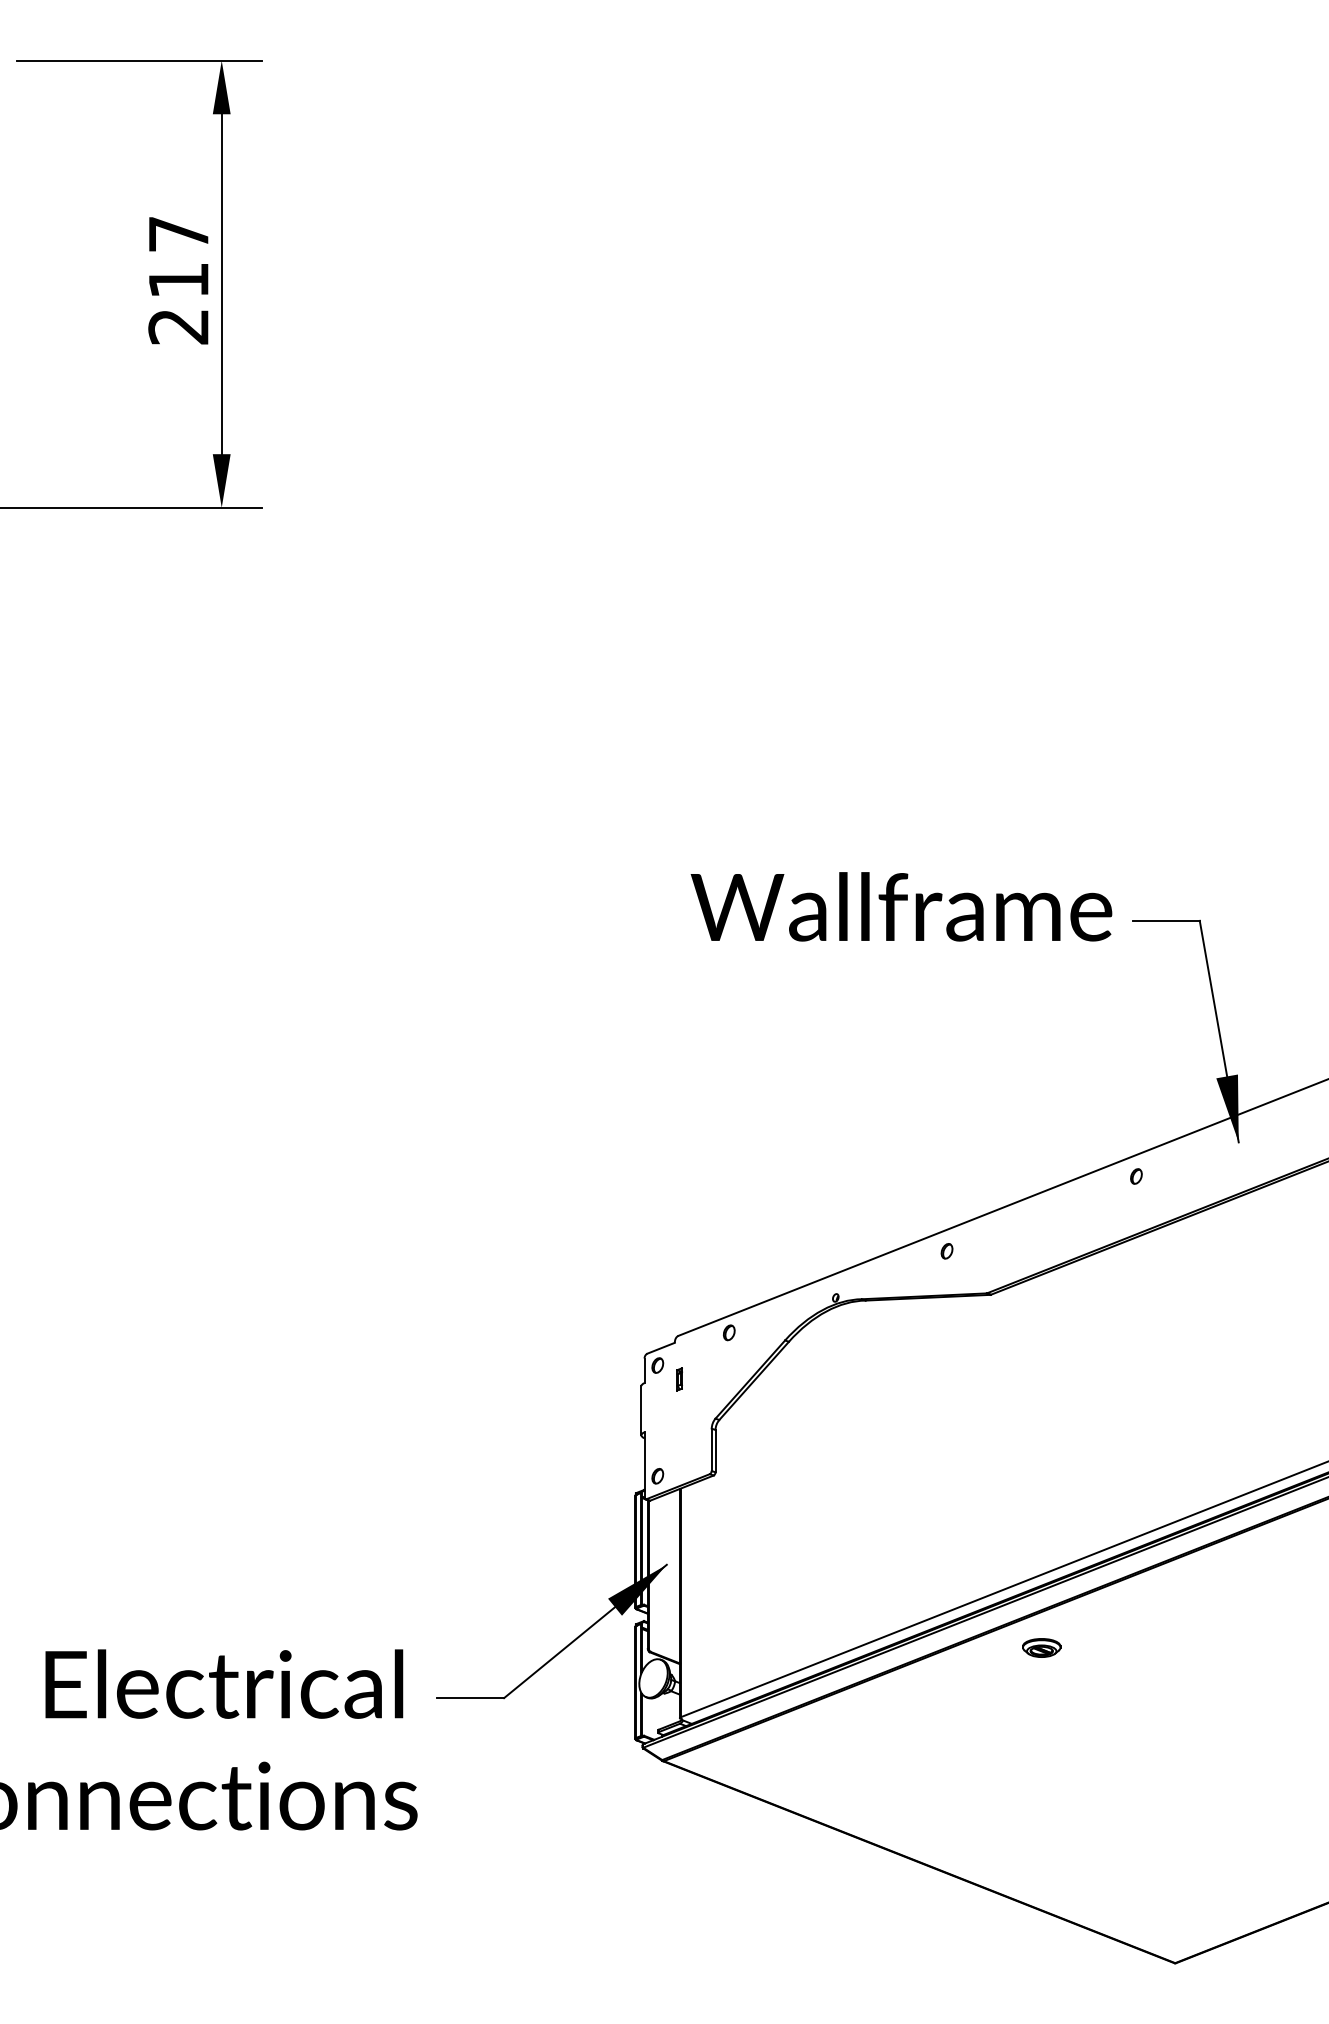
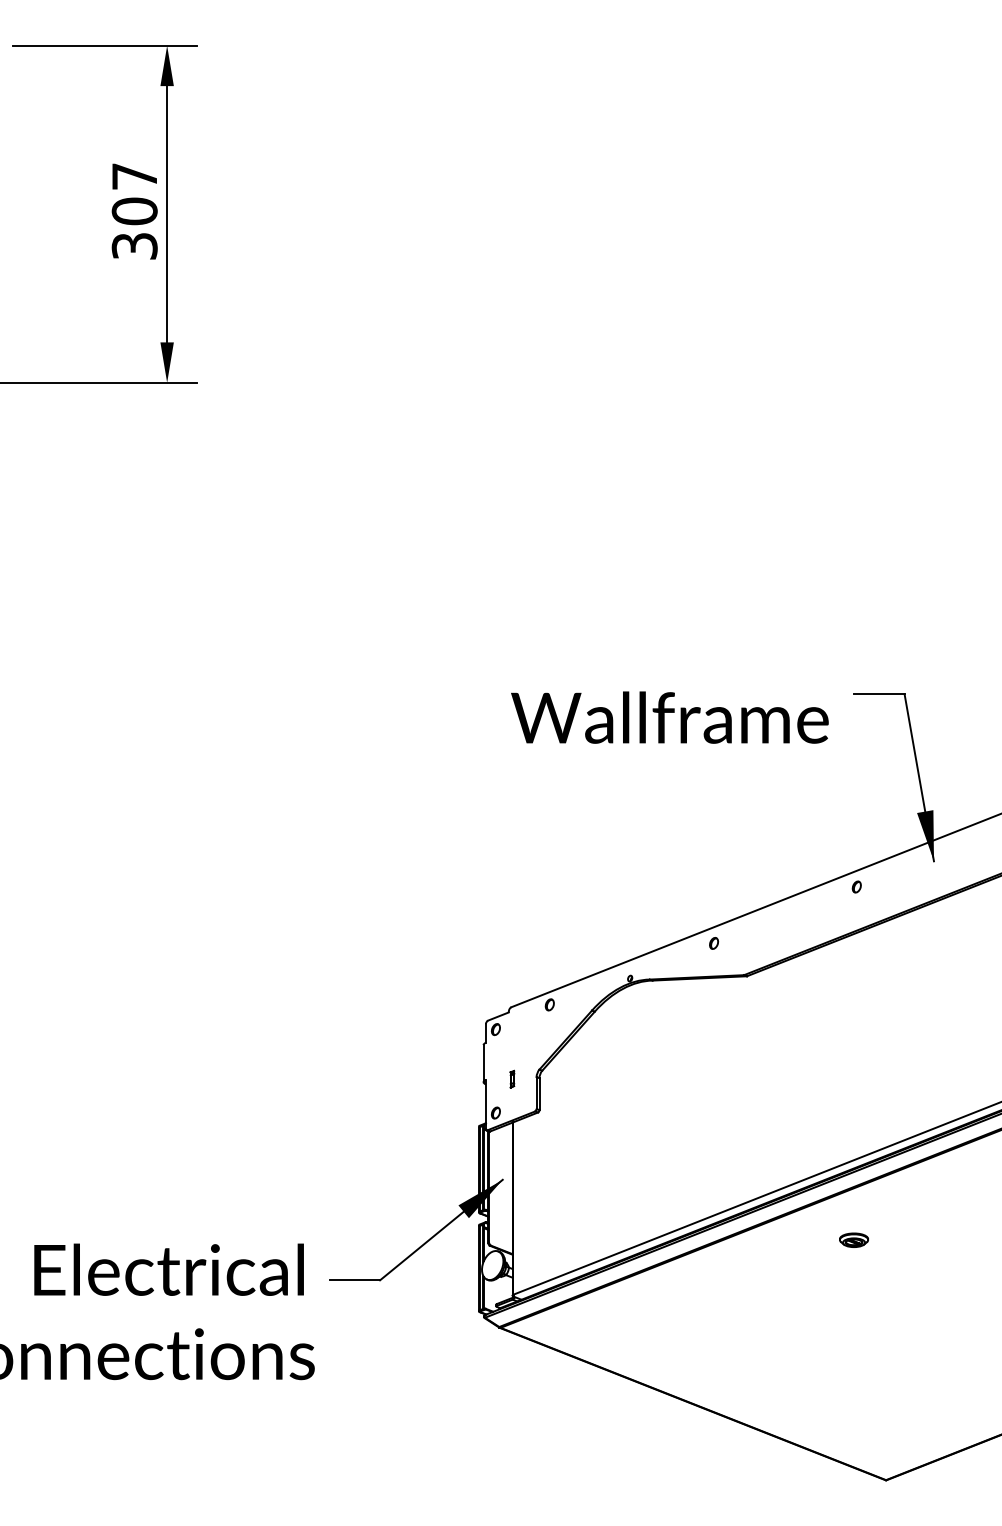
text: (178, 303) -> (134, 228), 217 -> 307
text: (901, 906) -> (669, 717), moved
part: (679, 1379) -> (512, 1079), moved
part: (1041, 1647) -> (853, 1239), moved

